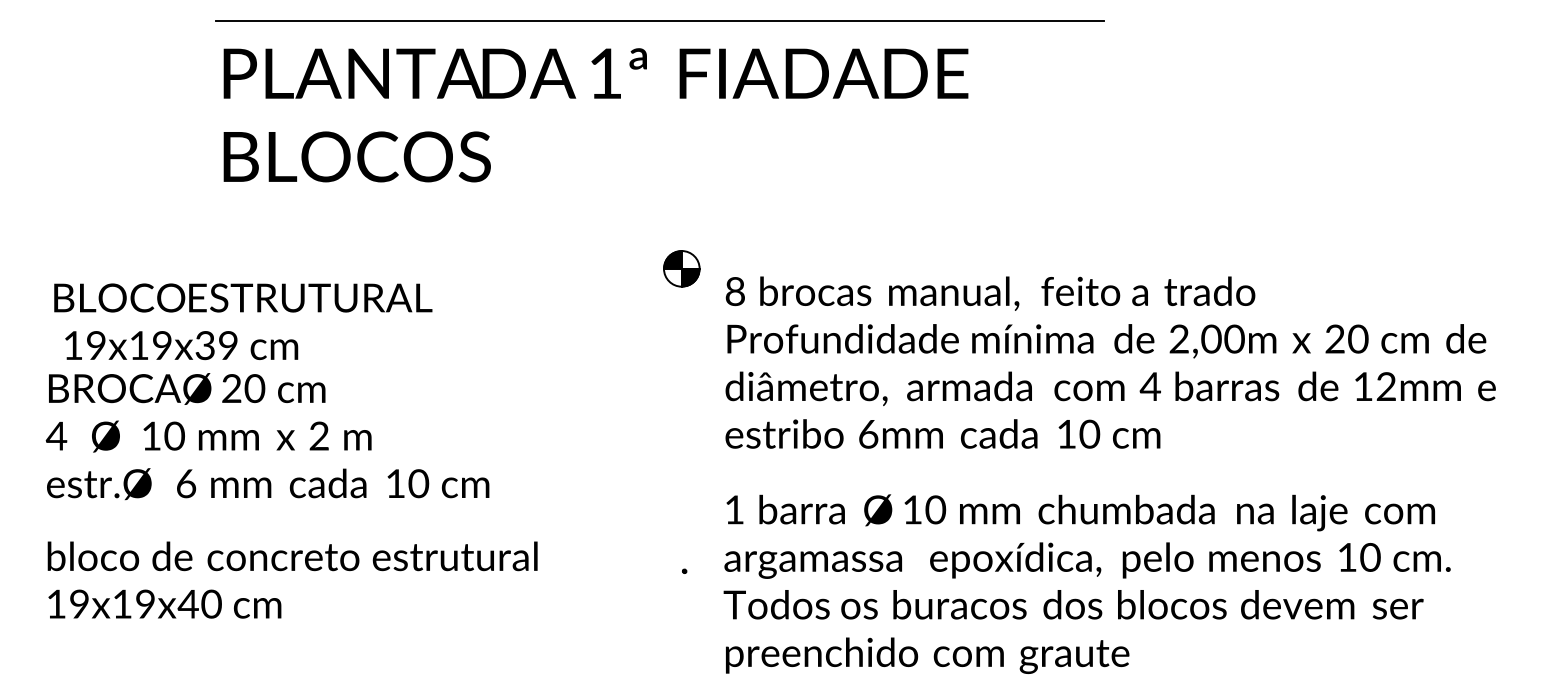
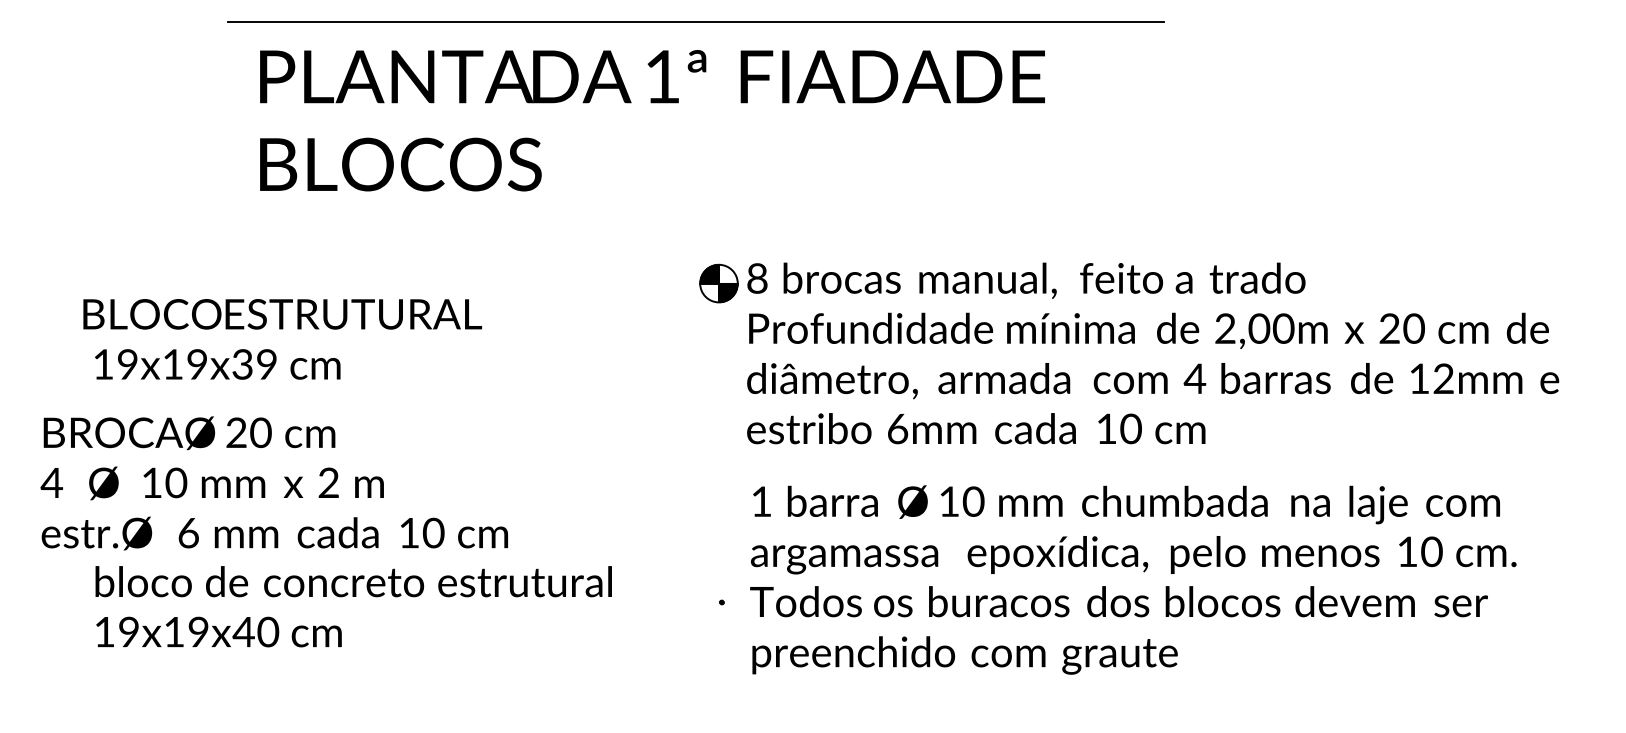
text: (595, 115) -> (652, 120), moved
text: (243, 321) -> (282, 339), moved
text: (1111, 362) -> (1153, 353), moved
text: (266, 436) -> (273, 483), moved
text: (292, 579) -> (353, 606), moved
text: (1087, 583) -> (1133, 579), moved

